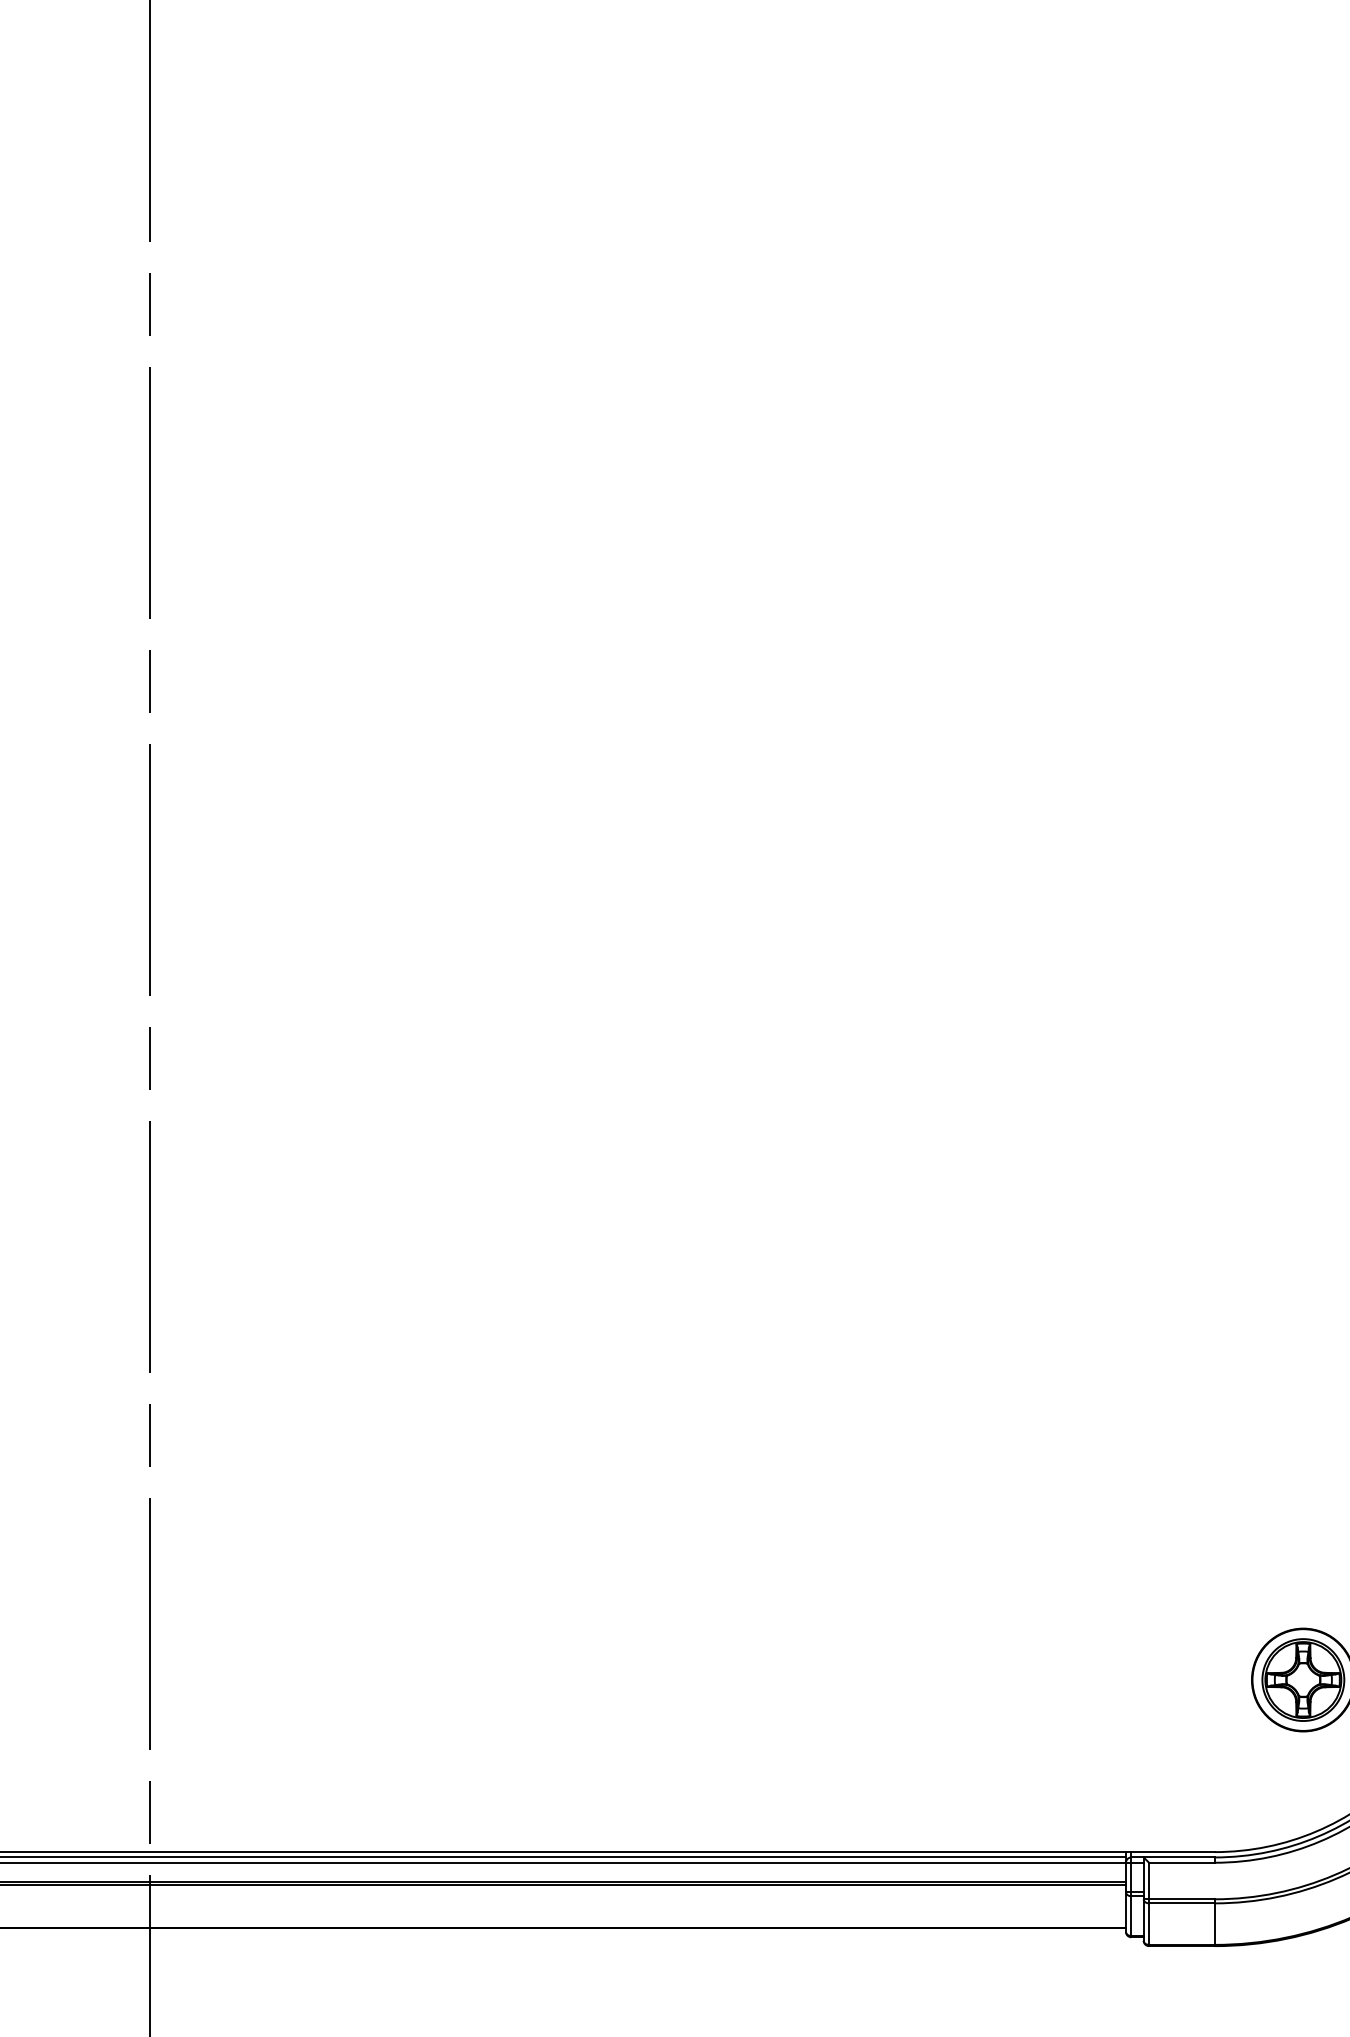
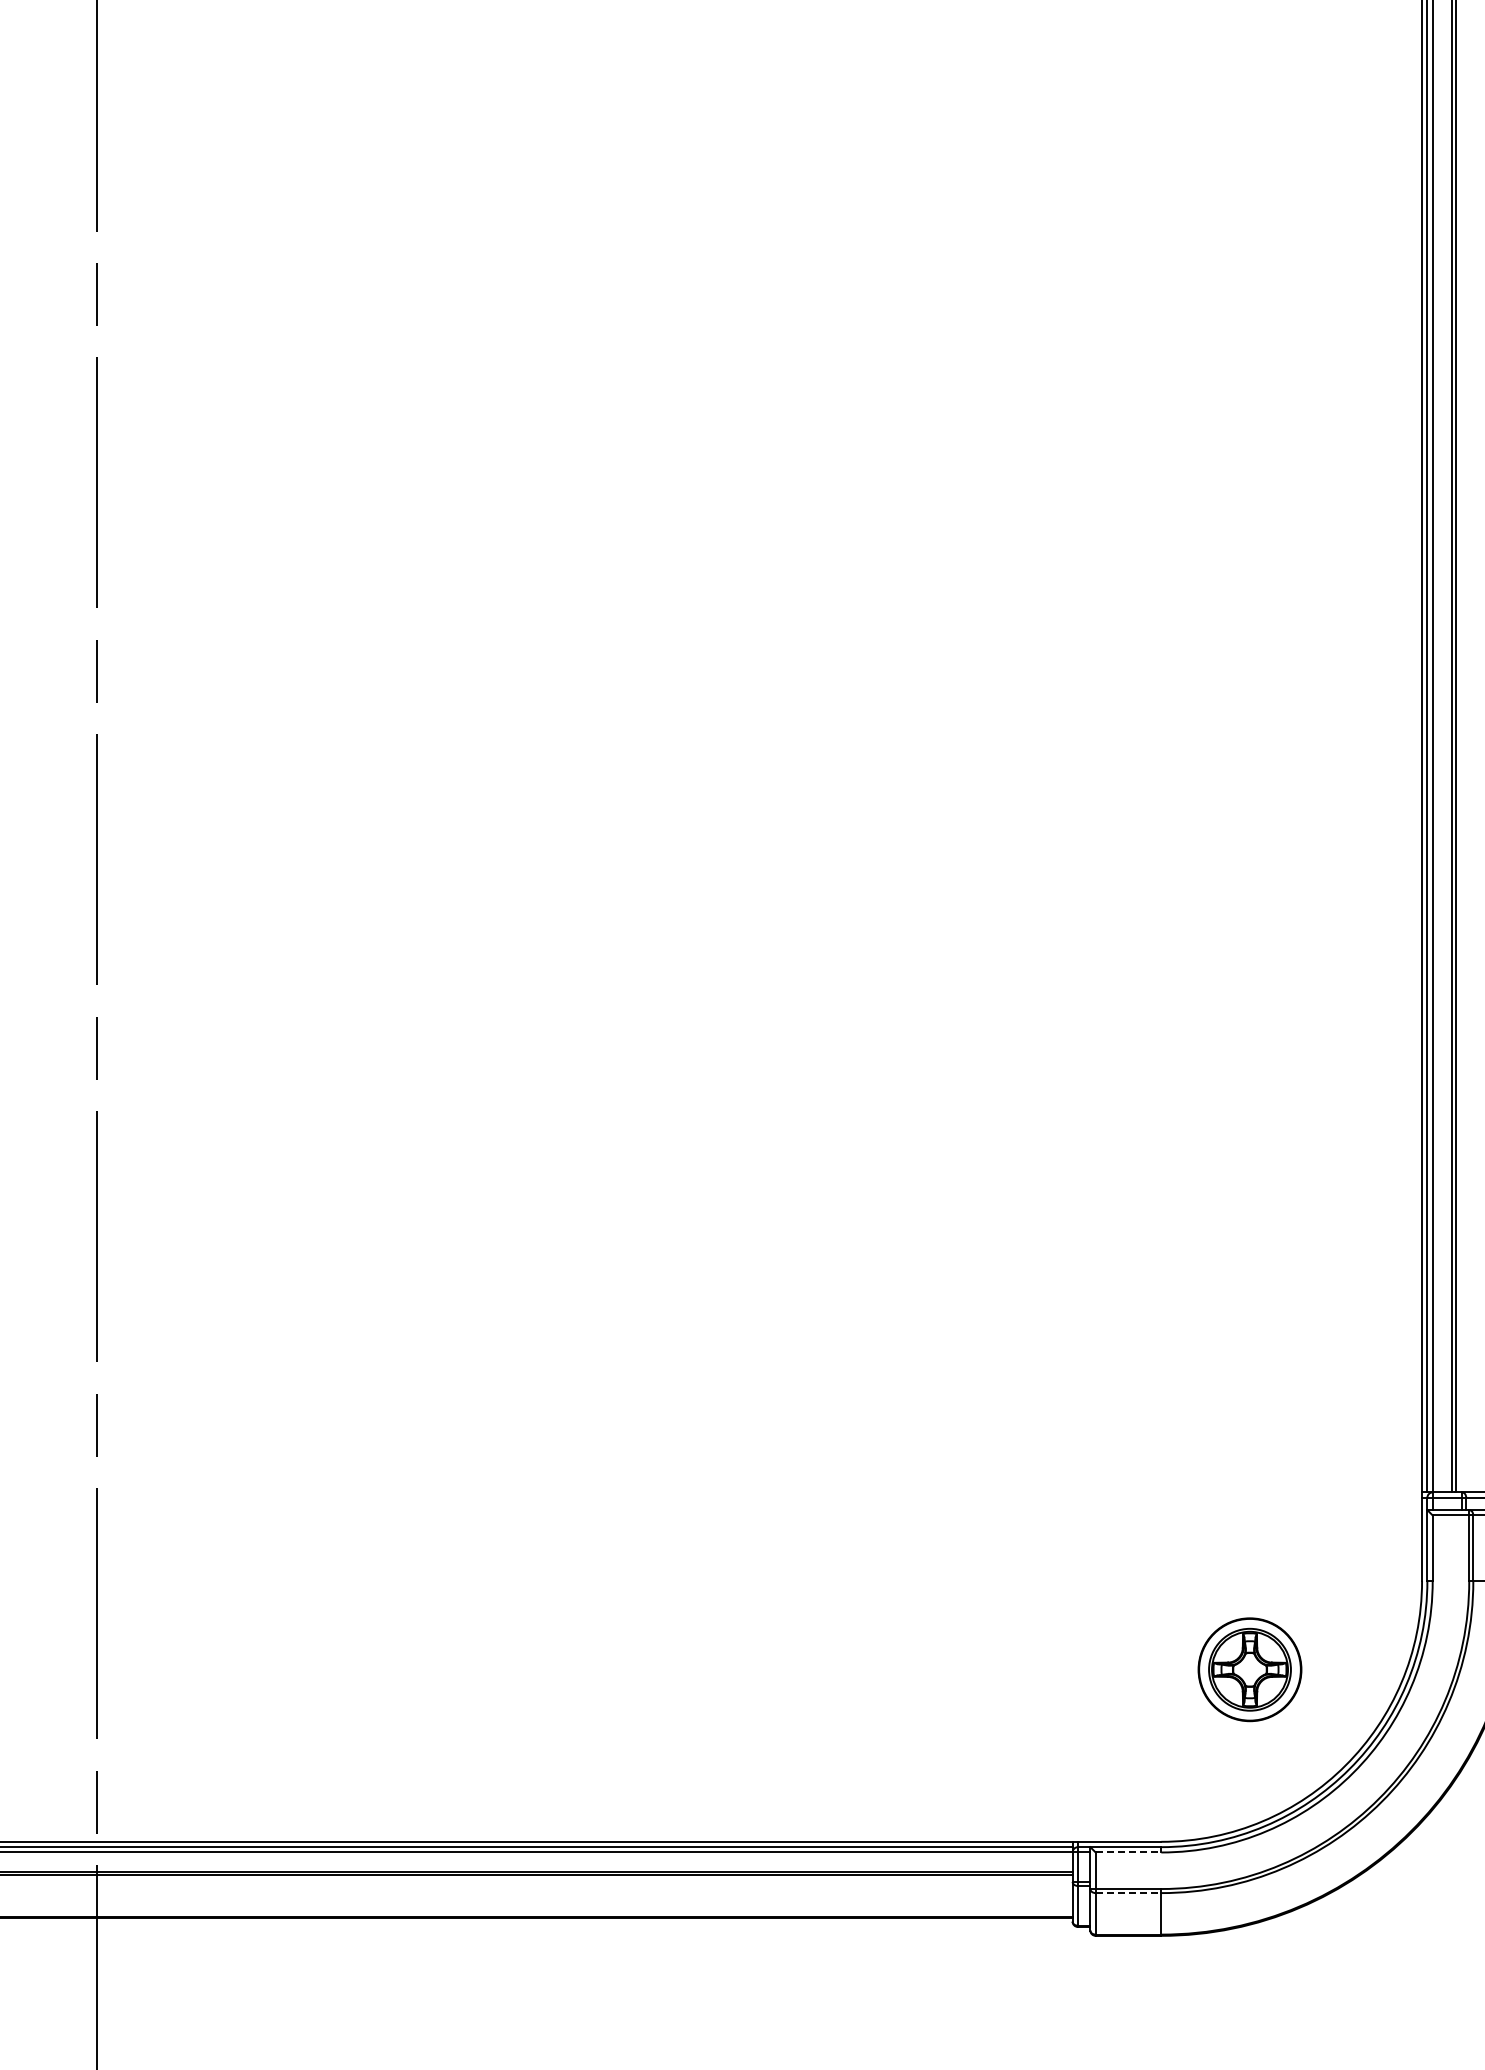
line: (1181, 1862) -> (1128, 1852), solid -> dashed
line: (1181, 1903) -> (1128, 1893), solid -> dashed

